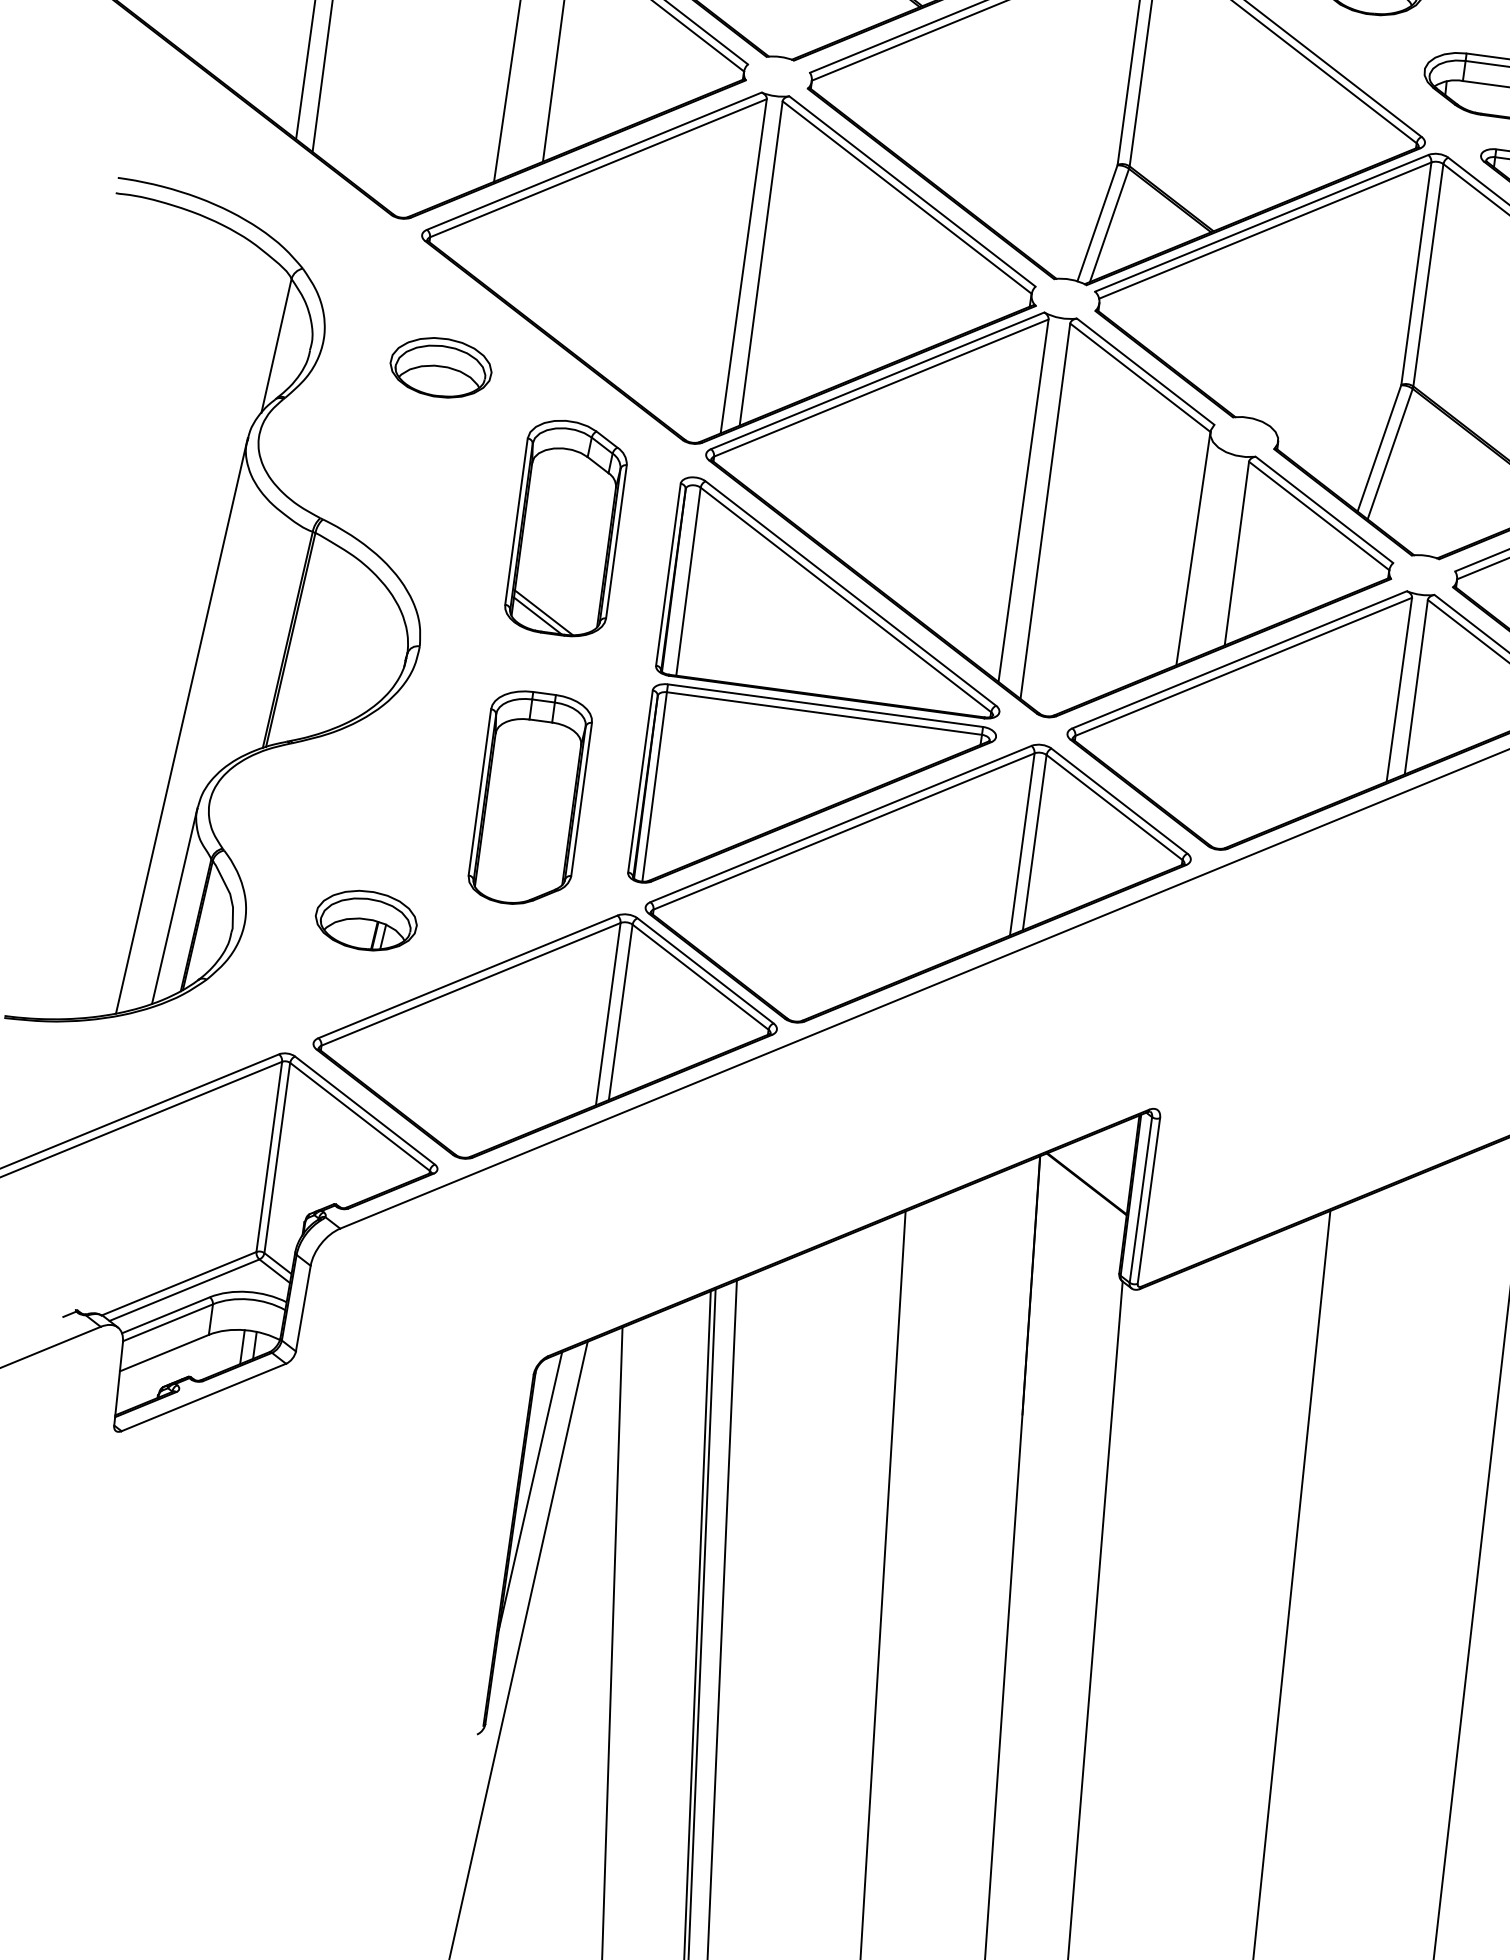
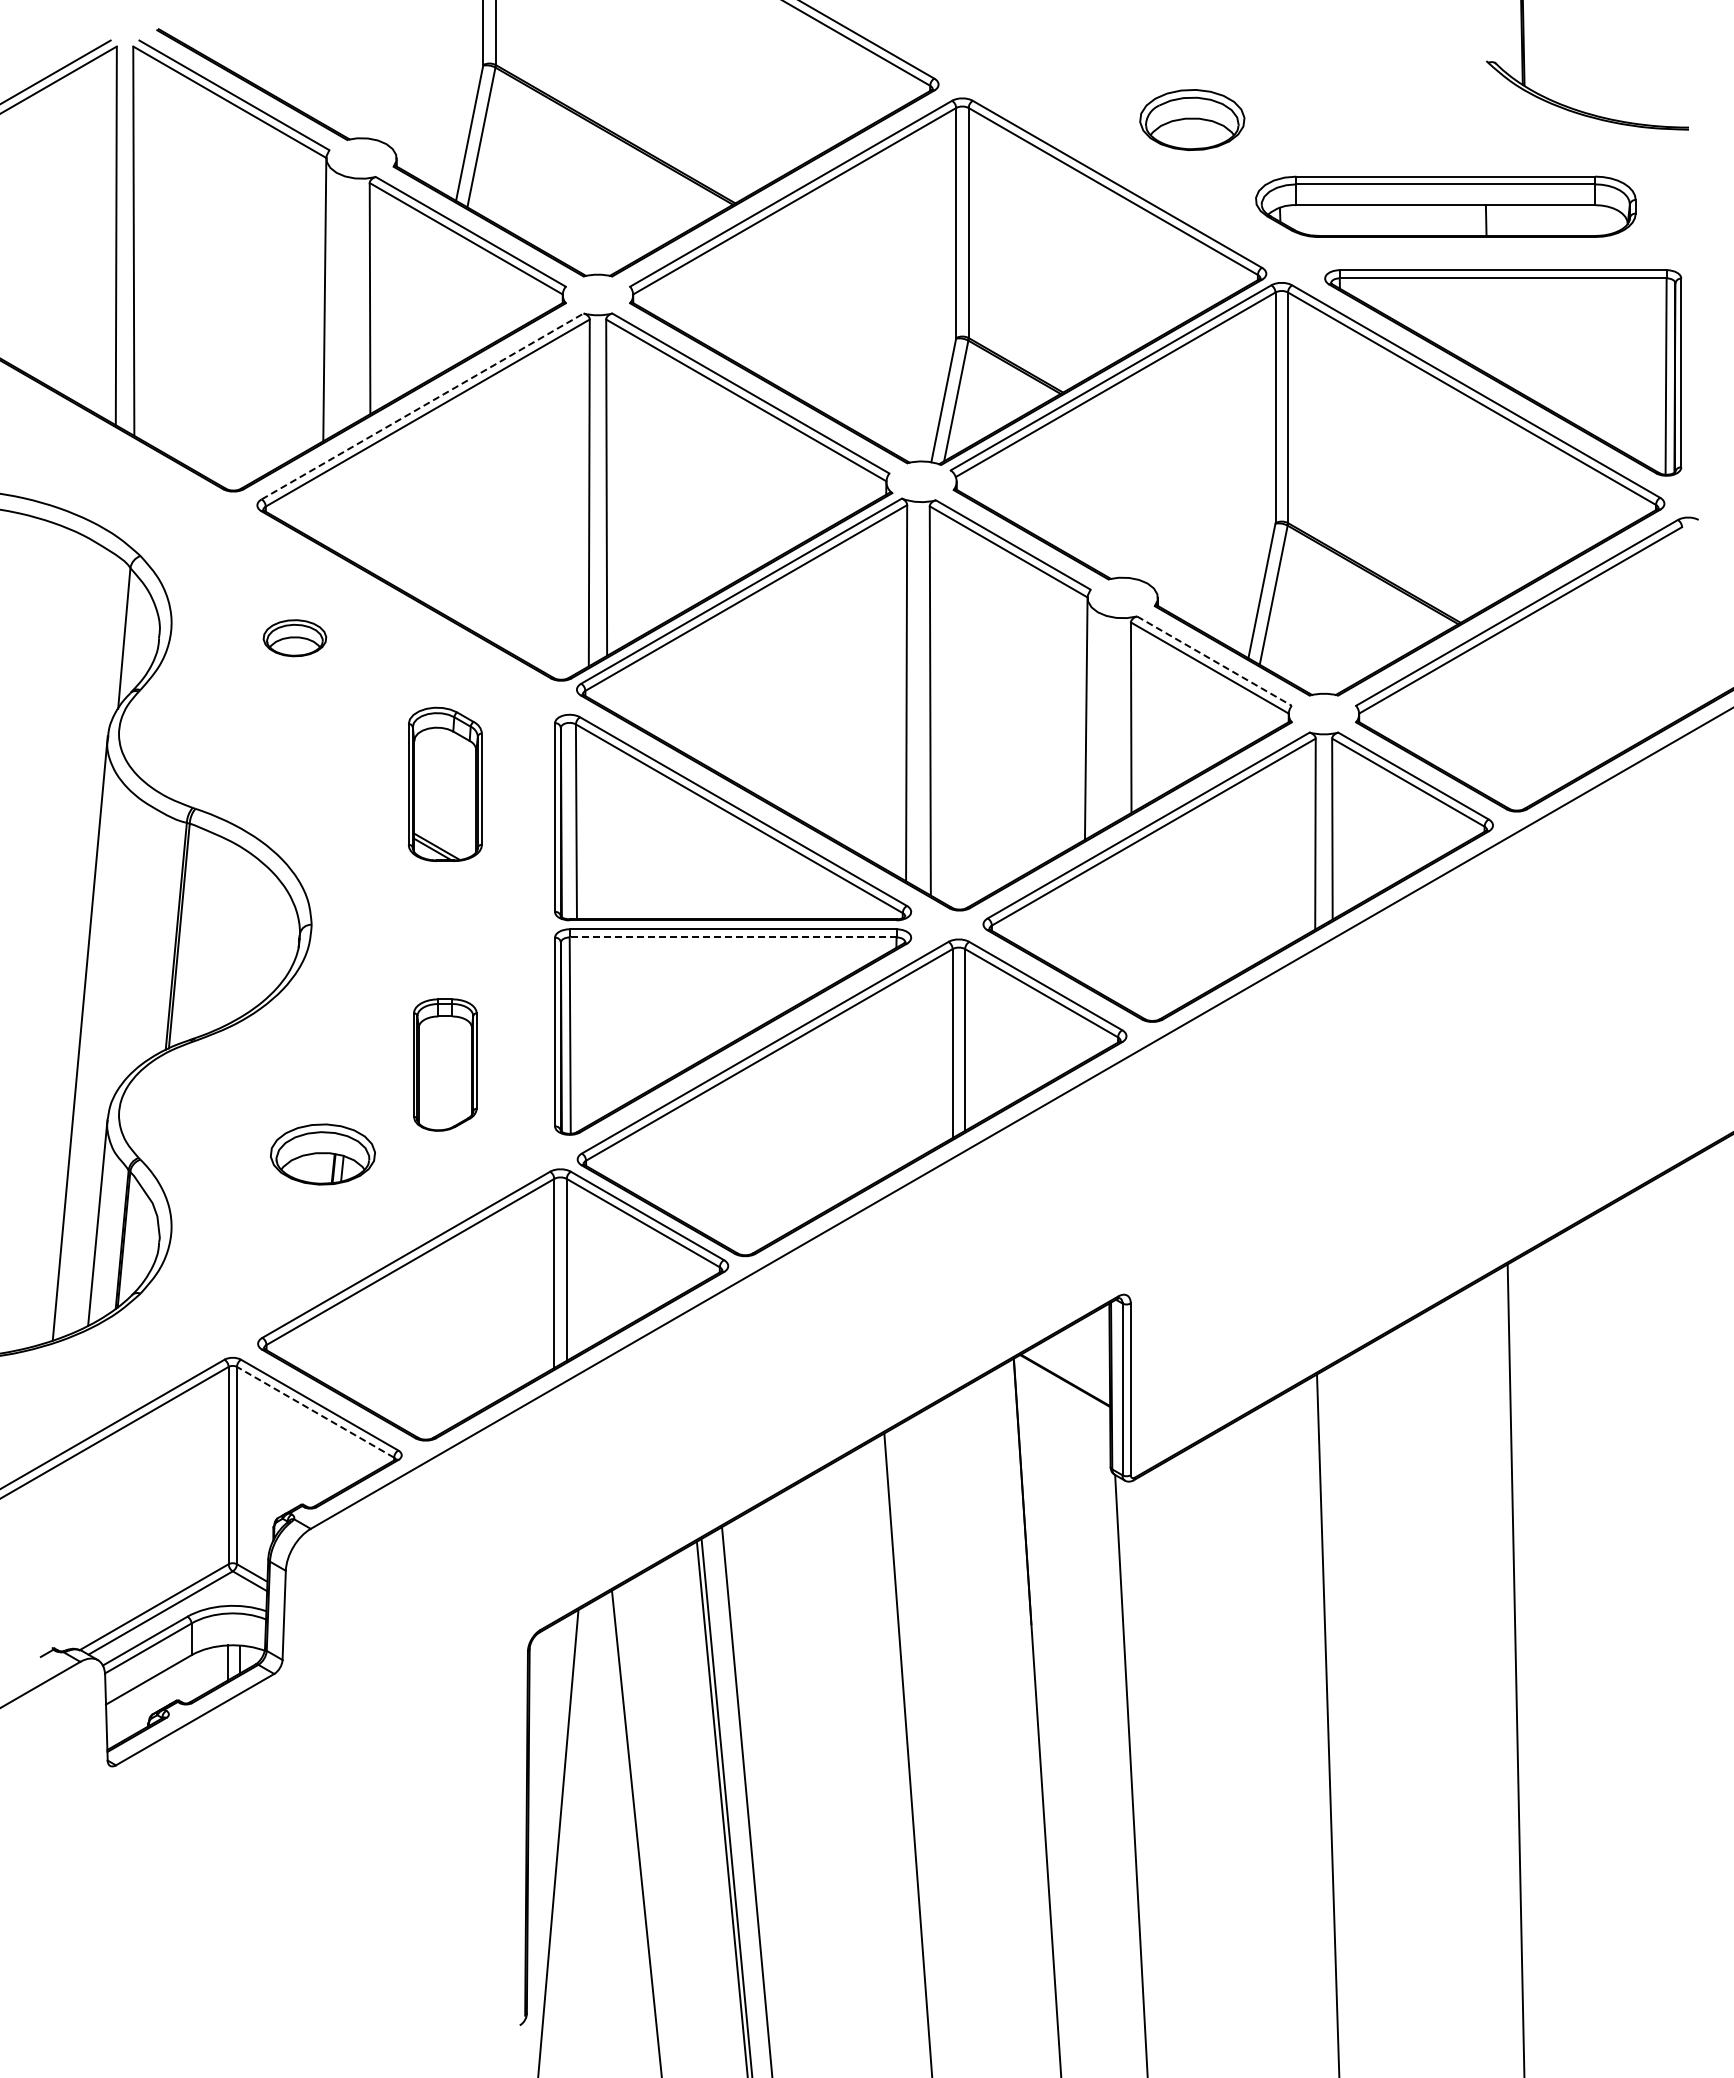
line: (594, 161) -> (422, 406), solid -> dashed
part: (440, 368) -> (294, 638), size x0.6
line: (1324, 510) -> (1214, 661), solid -> dashed
part: (567, 528) -> (445, 784), size x0.7
line: (823, 713) -> (732, 937), solid -> dashed
part: (530, 798) -> (445, 1064), size x0.6
part: (365, 920) -> (322, 1154), moved
line: (359, 1117) -> (315, 1412), solid -> dashed
line: (530, 1490) -> (540, 1769), removed

